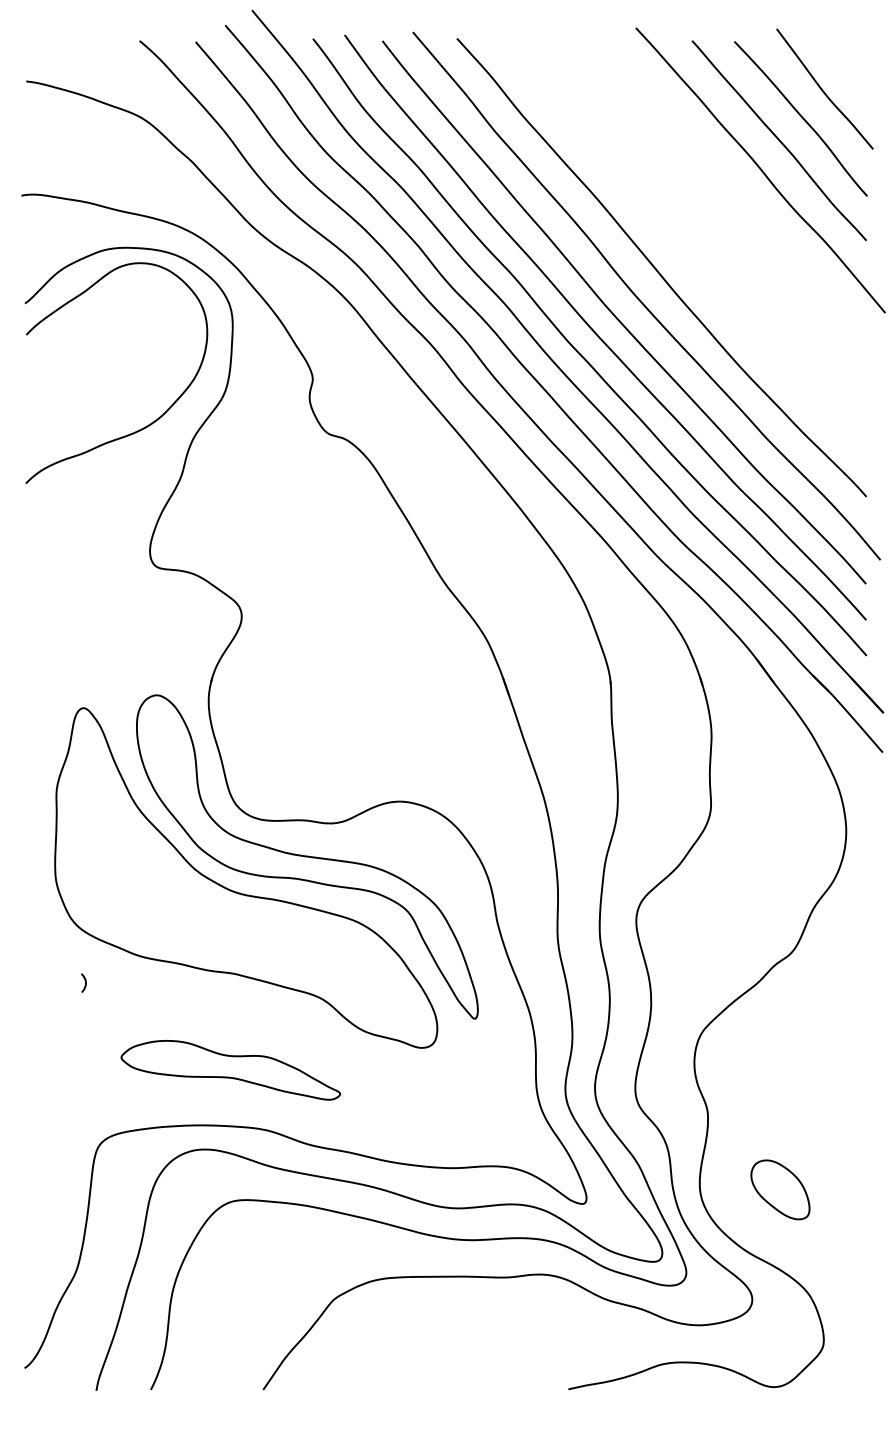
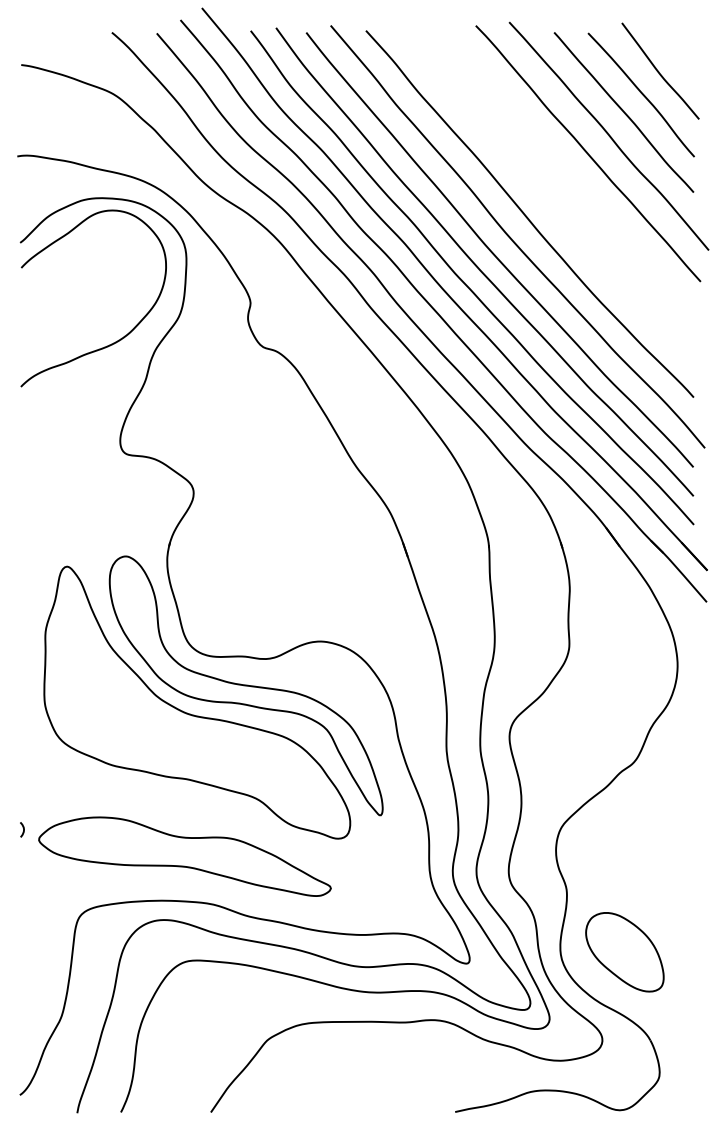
curve: (734, 191) -> (588, 153), added
curve: (85, 982) -> (23, 829), moved
part: (230, 1070) -> (184, 856), size x1.67
part: (779, 1190) -> (624, 952), size x1.67

